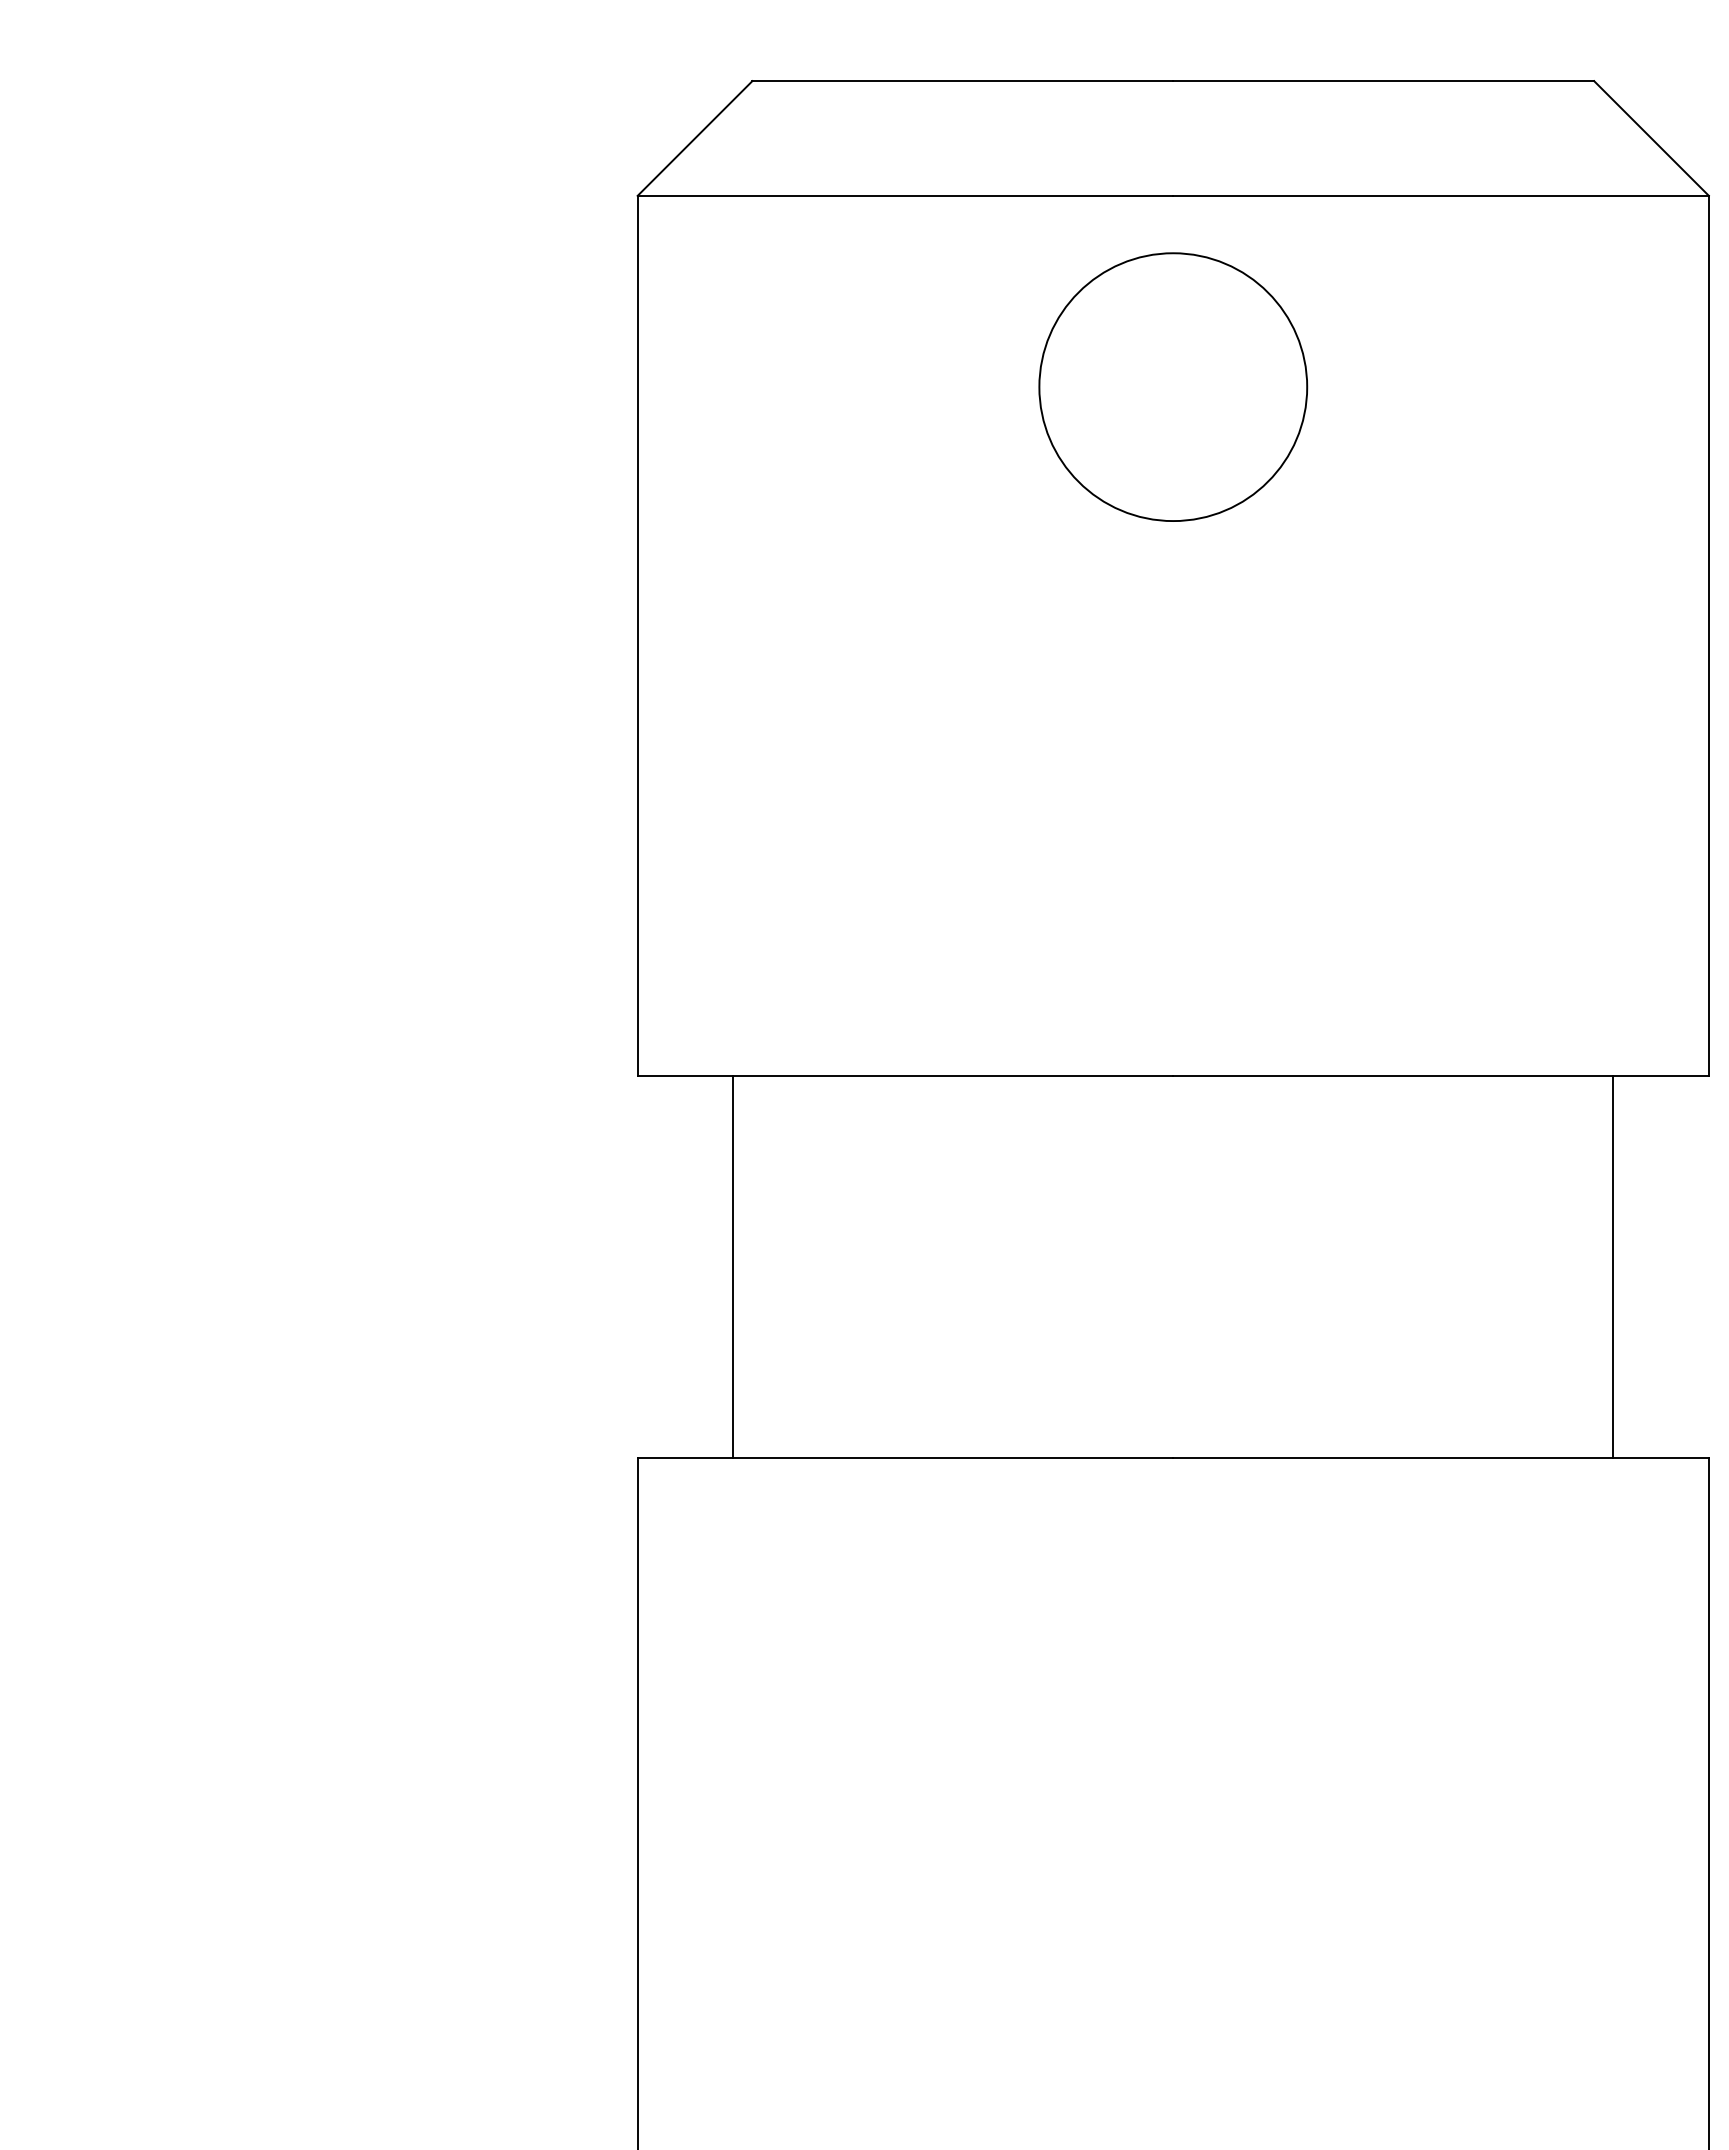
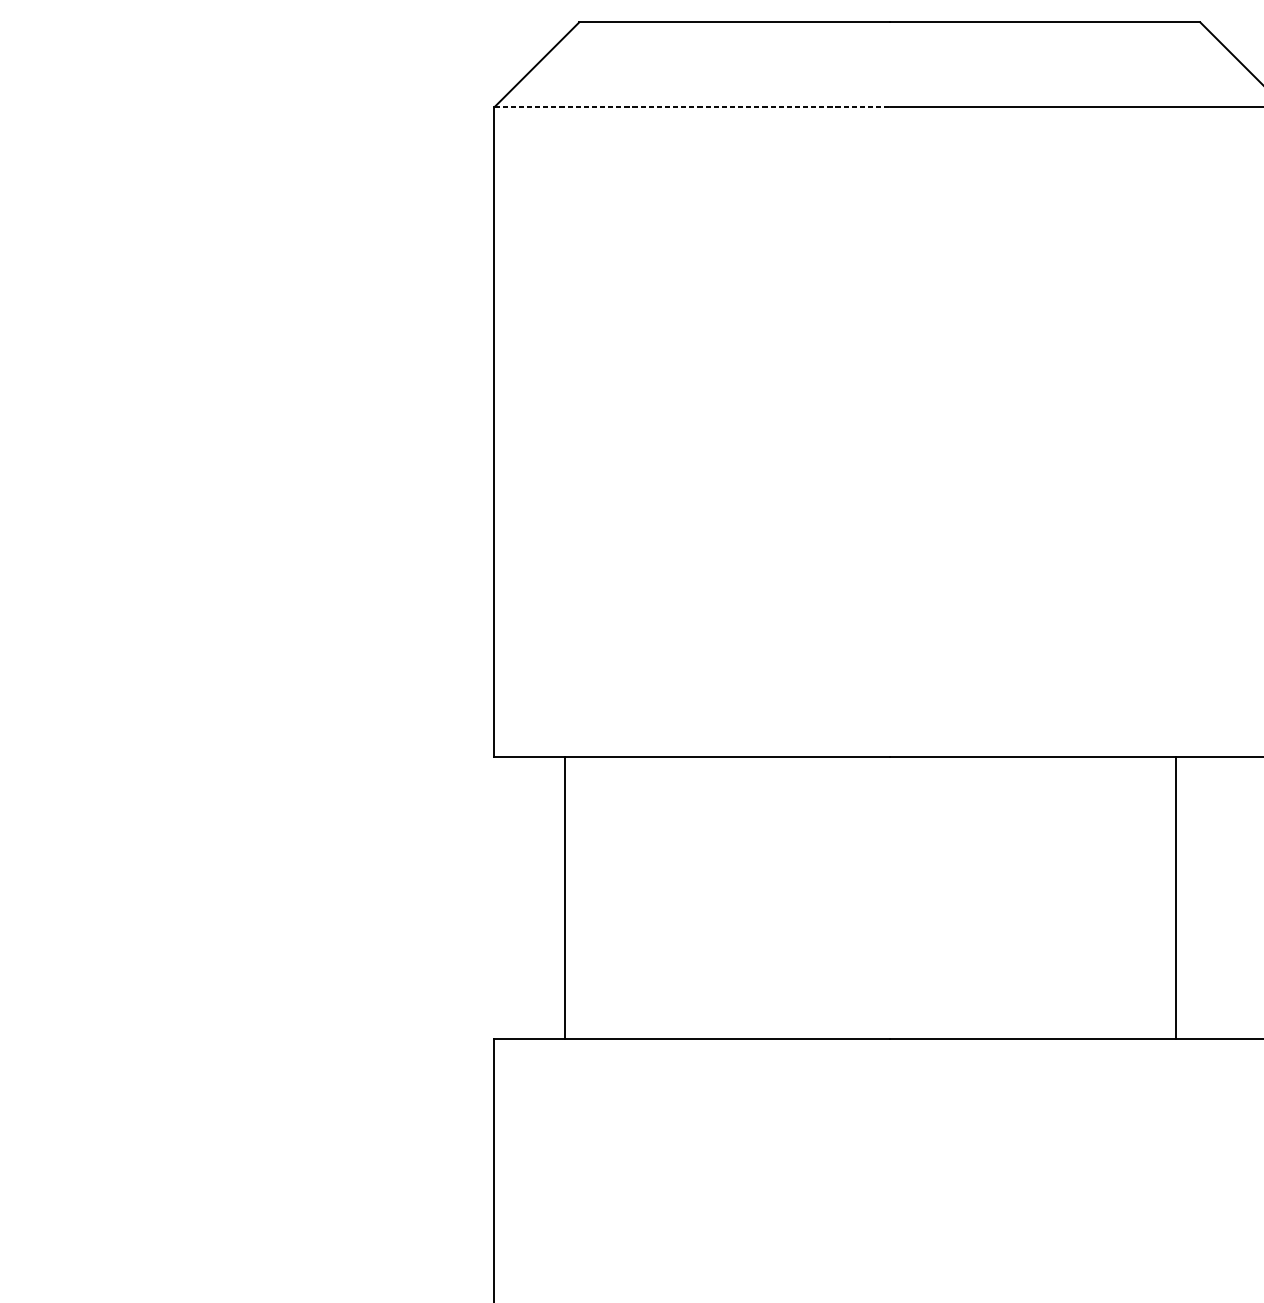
line: (905, 195) -> (692, 106), solid -> dashed
circle: (1173, 386) -> (889, 247), removed
line: (1613, 1266) -> (1176, 897), moved

